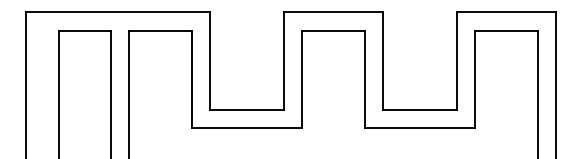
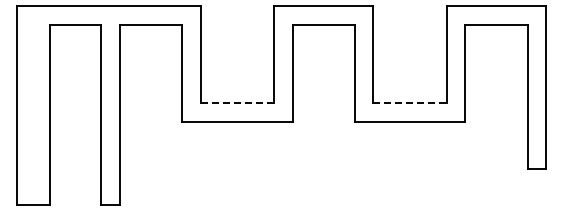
line: (246, 109) -> (237, 103), solid -> dashed
line: (420, 109) -> (410, 103), solid -> dashed

